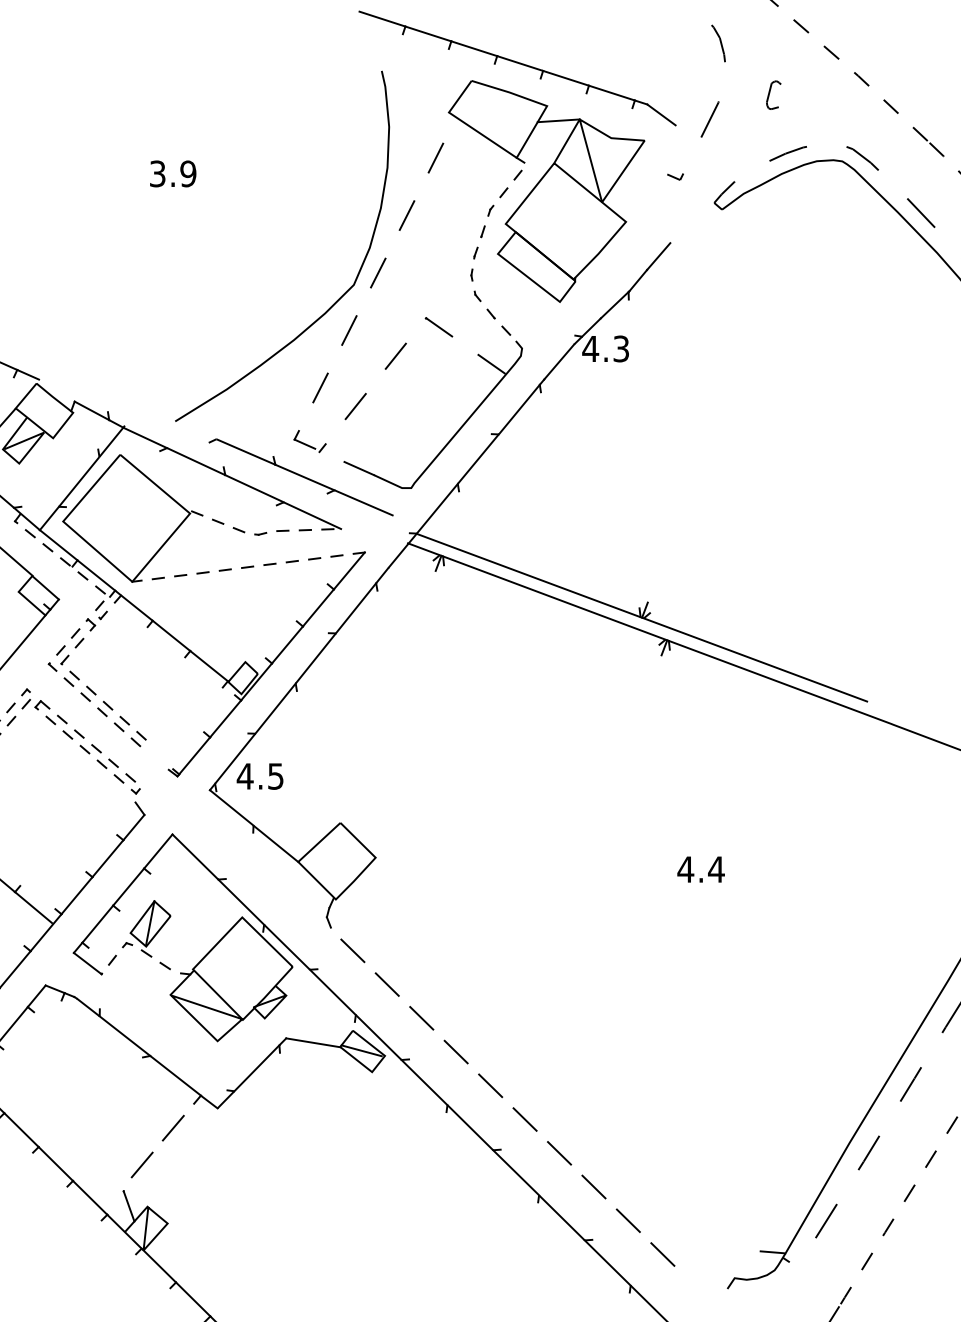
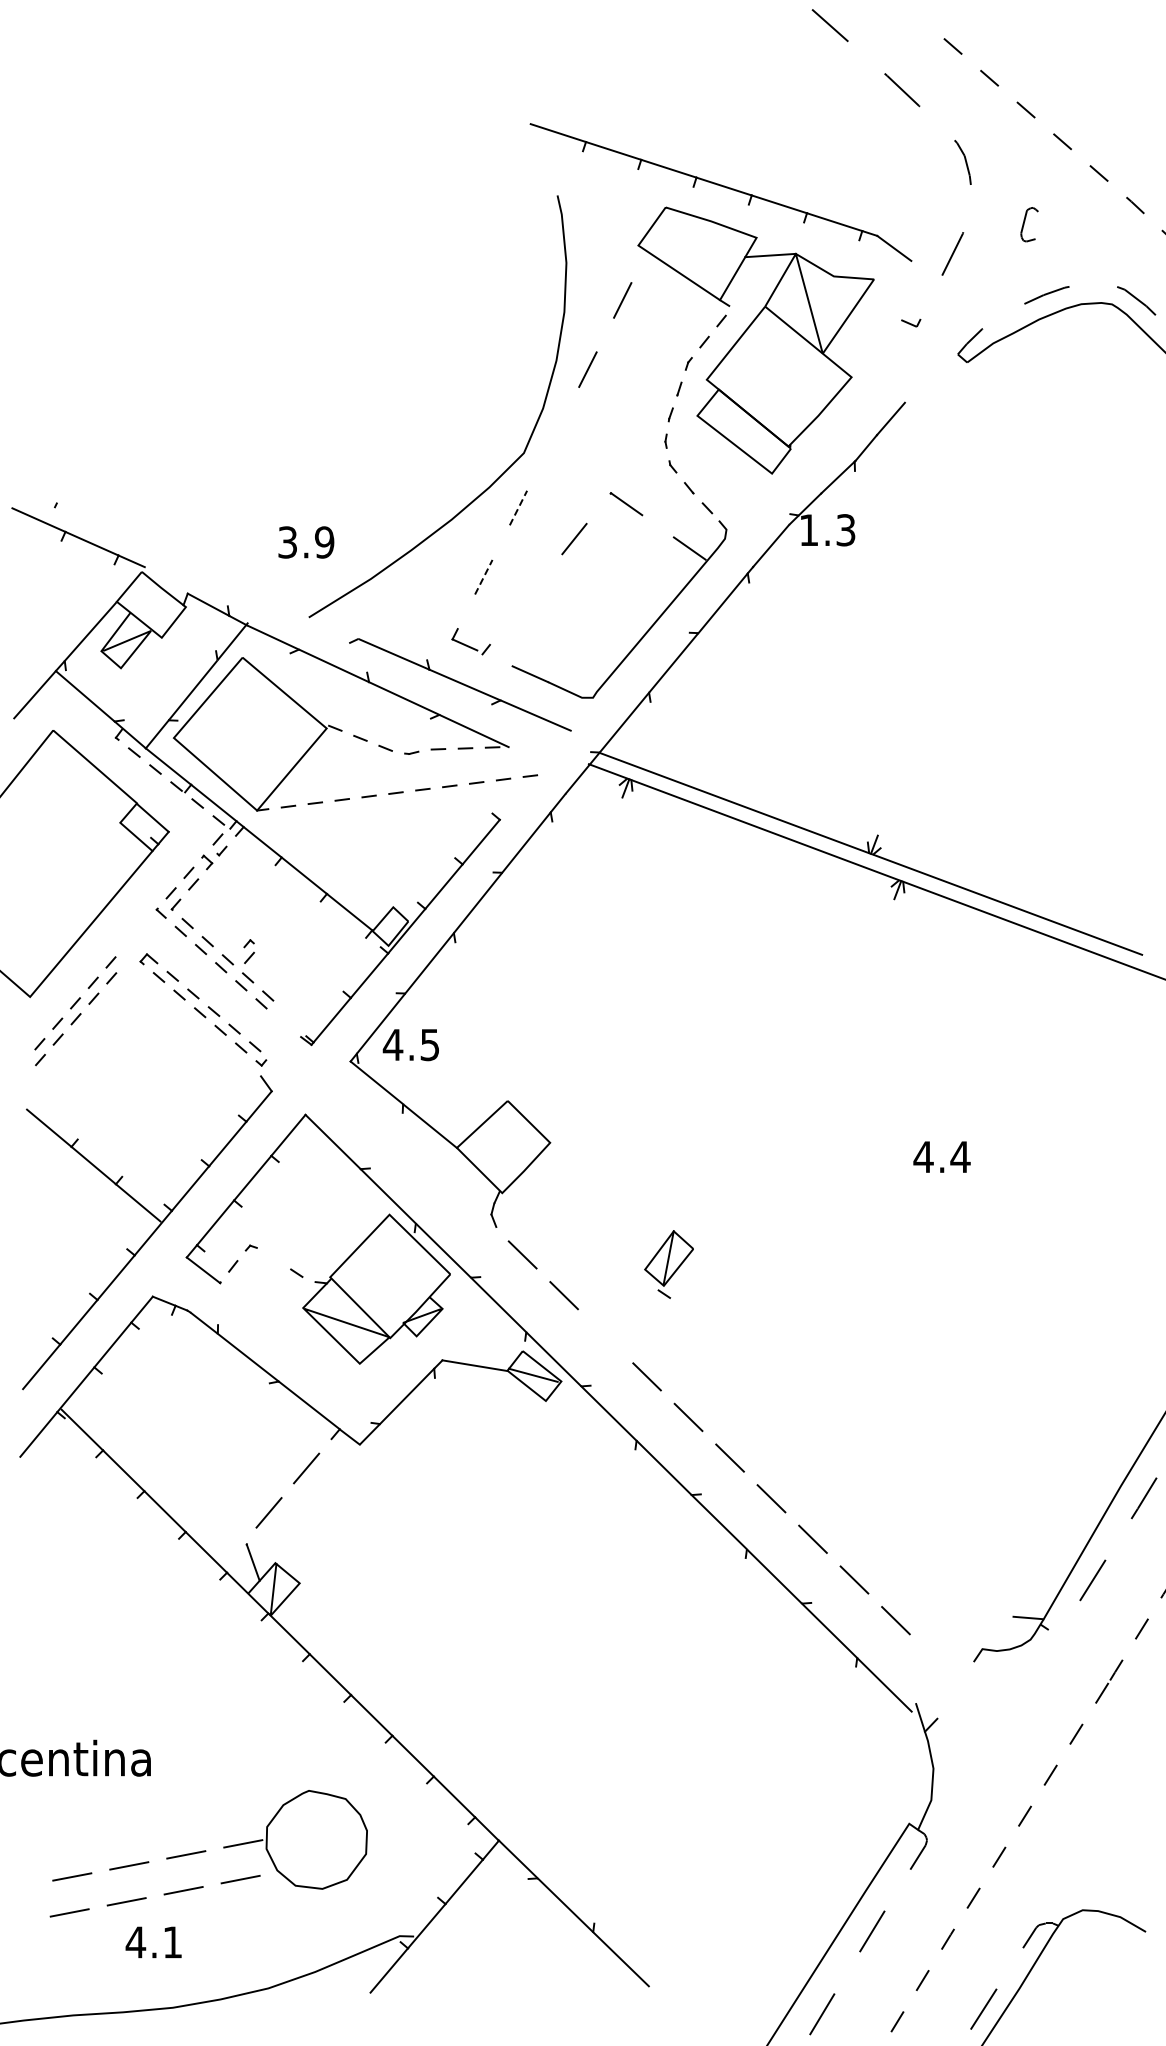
text: (173, 173) -> (306, 542), moved
line: (377, 272) -> (552, 438), removed
line: (349, 330) -> (518, 507), solid -> dashed
text: (590, 348) -> (808, 529), 4.3 -> 1.3
line: (321, 387) -> (484, 576), solid -> dashed
line: (356, 406) -> (526, 599), removed
line: (349, 570) -> (518, 797), removed
part: (25, 698) -> (248, 951), moved
part: (150, 928) -> (668, 1264), moved
line: (421, 1017) -> (605, 1335), removed

